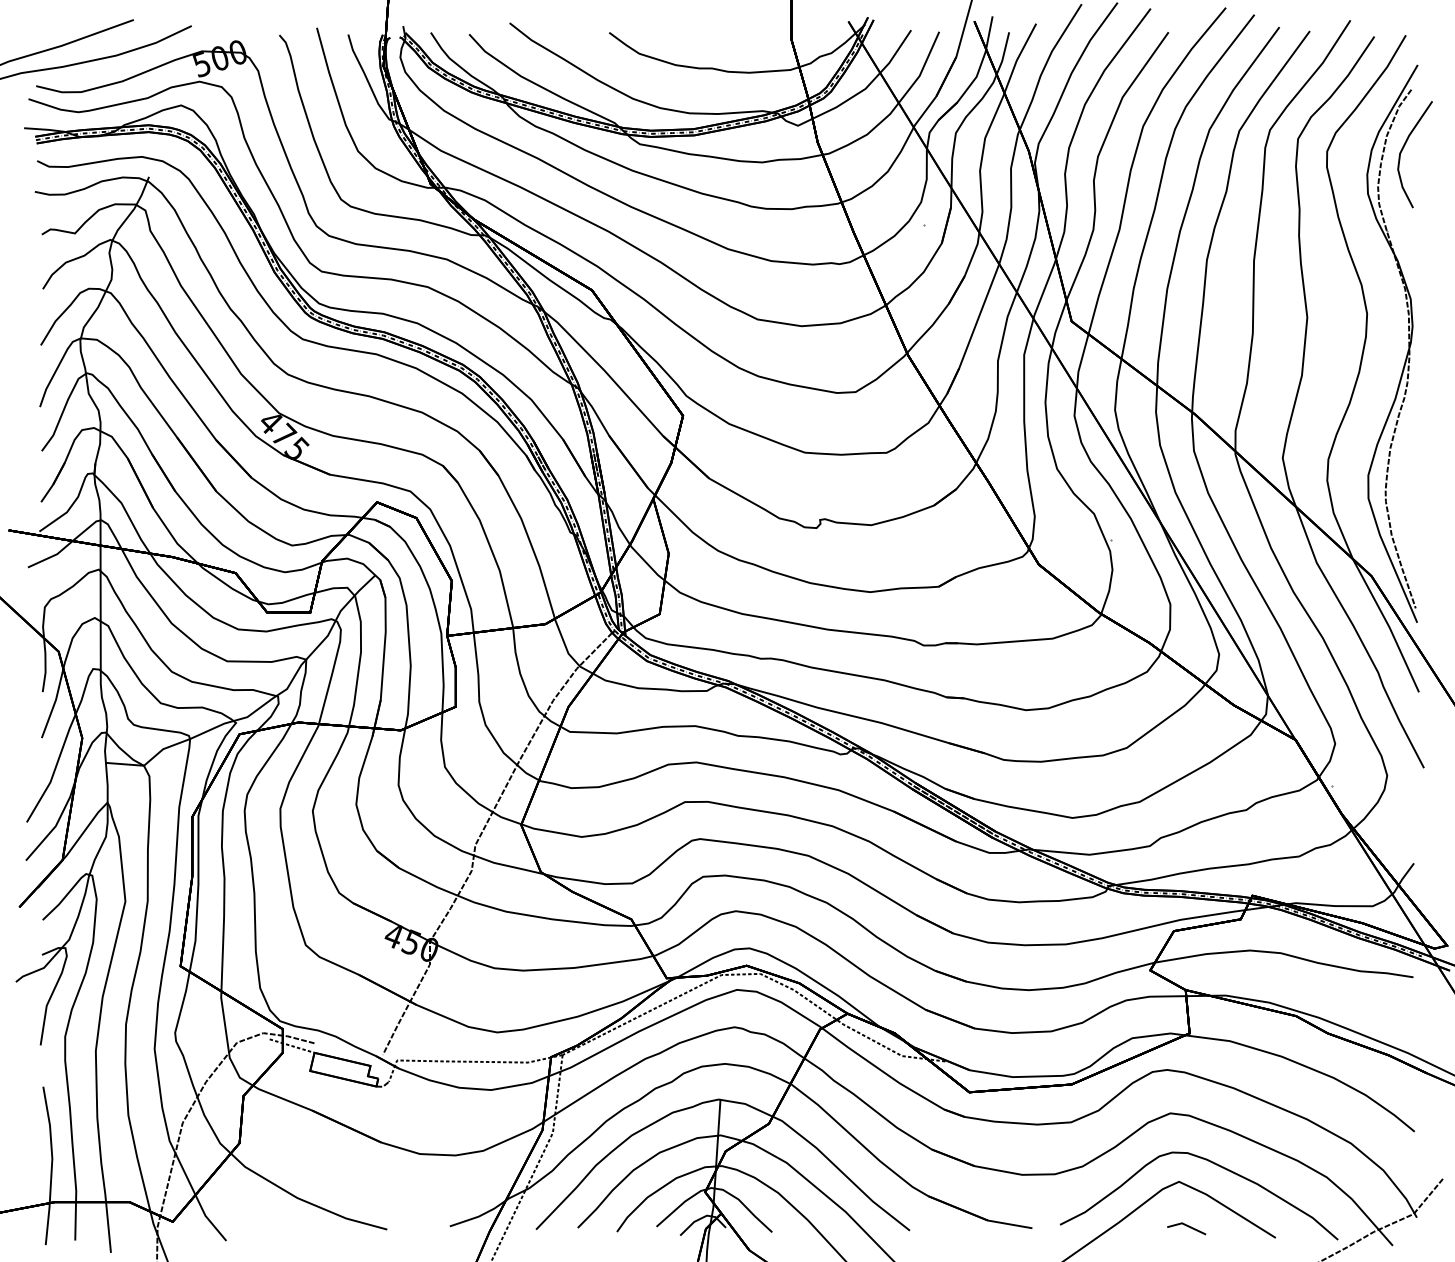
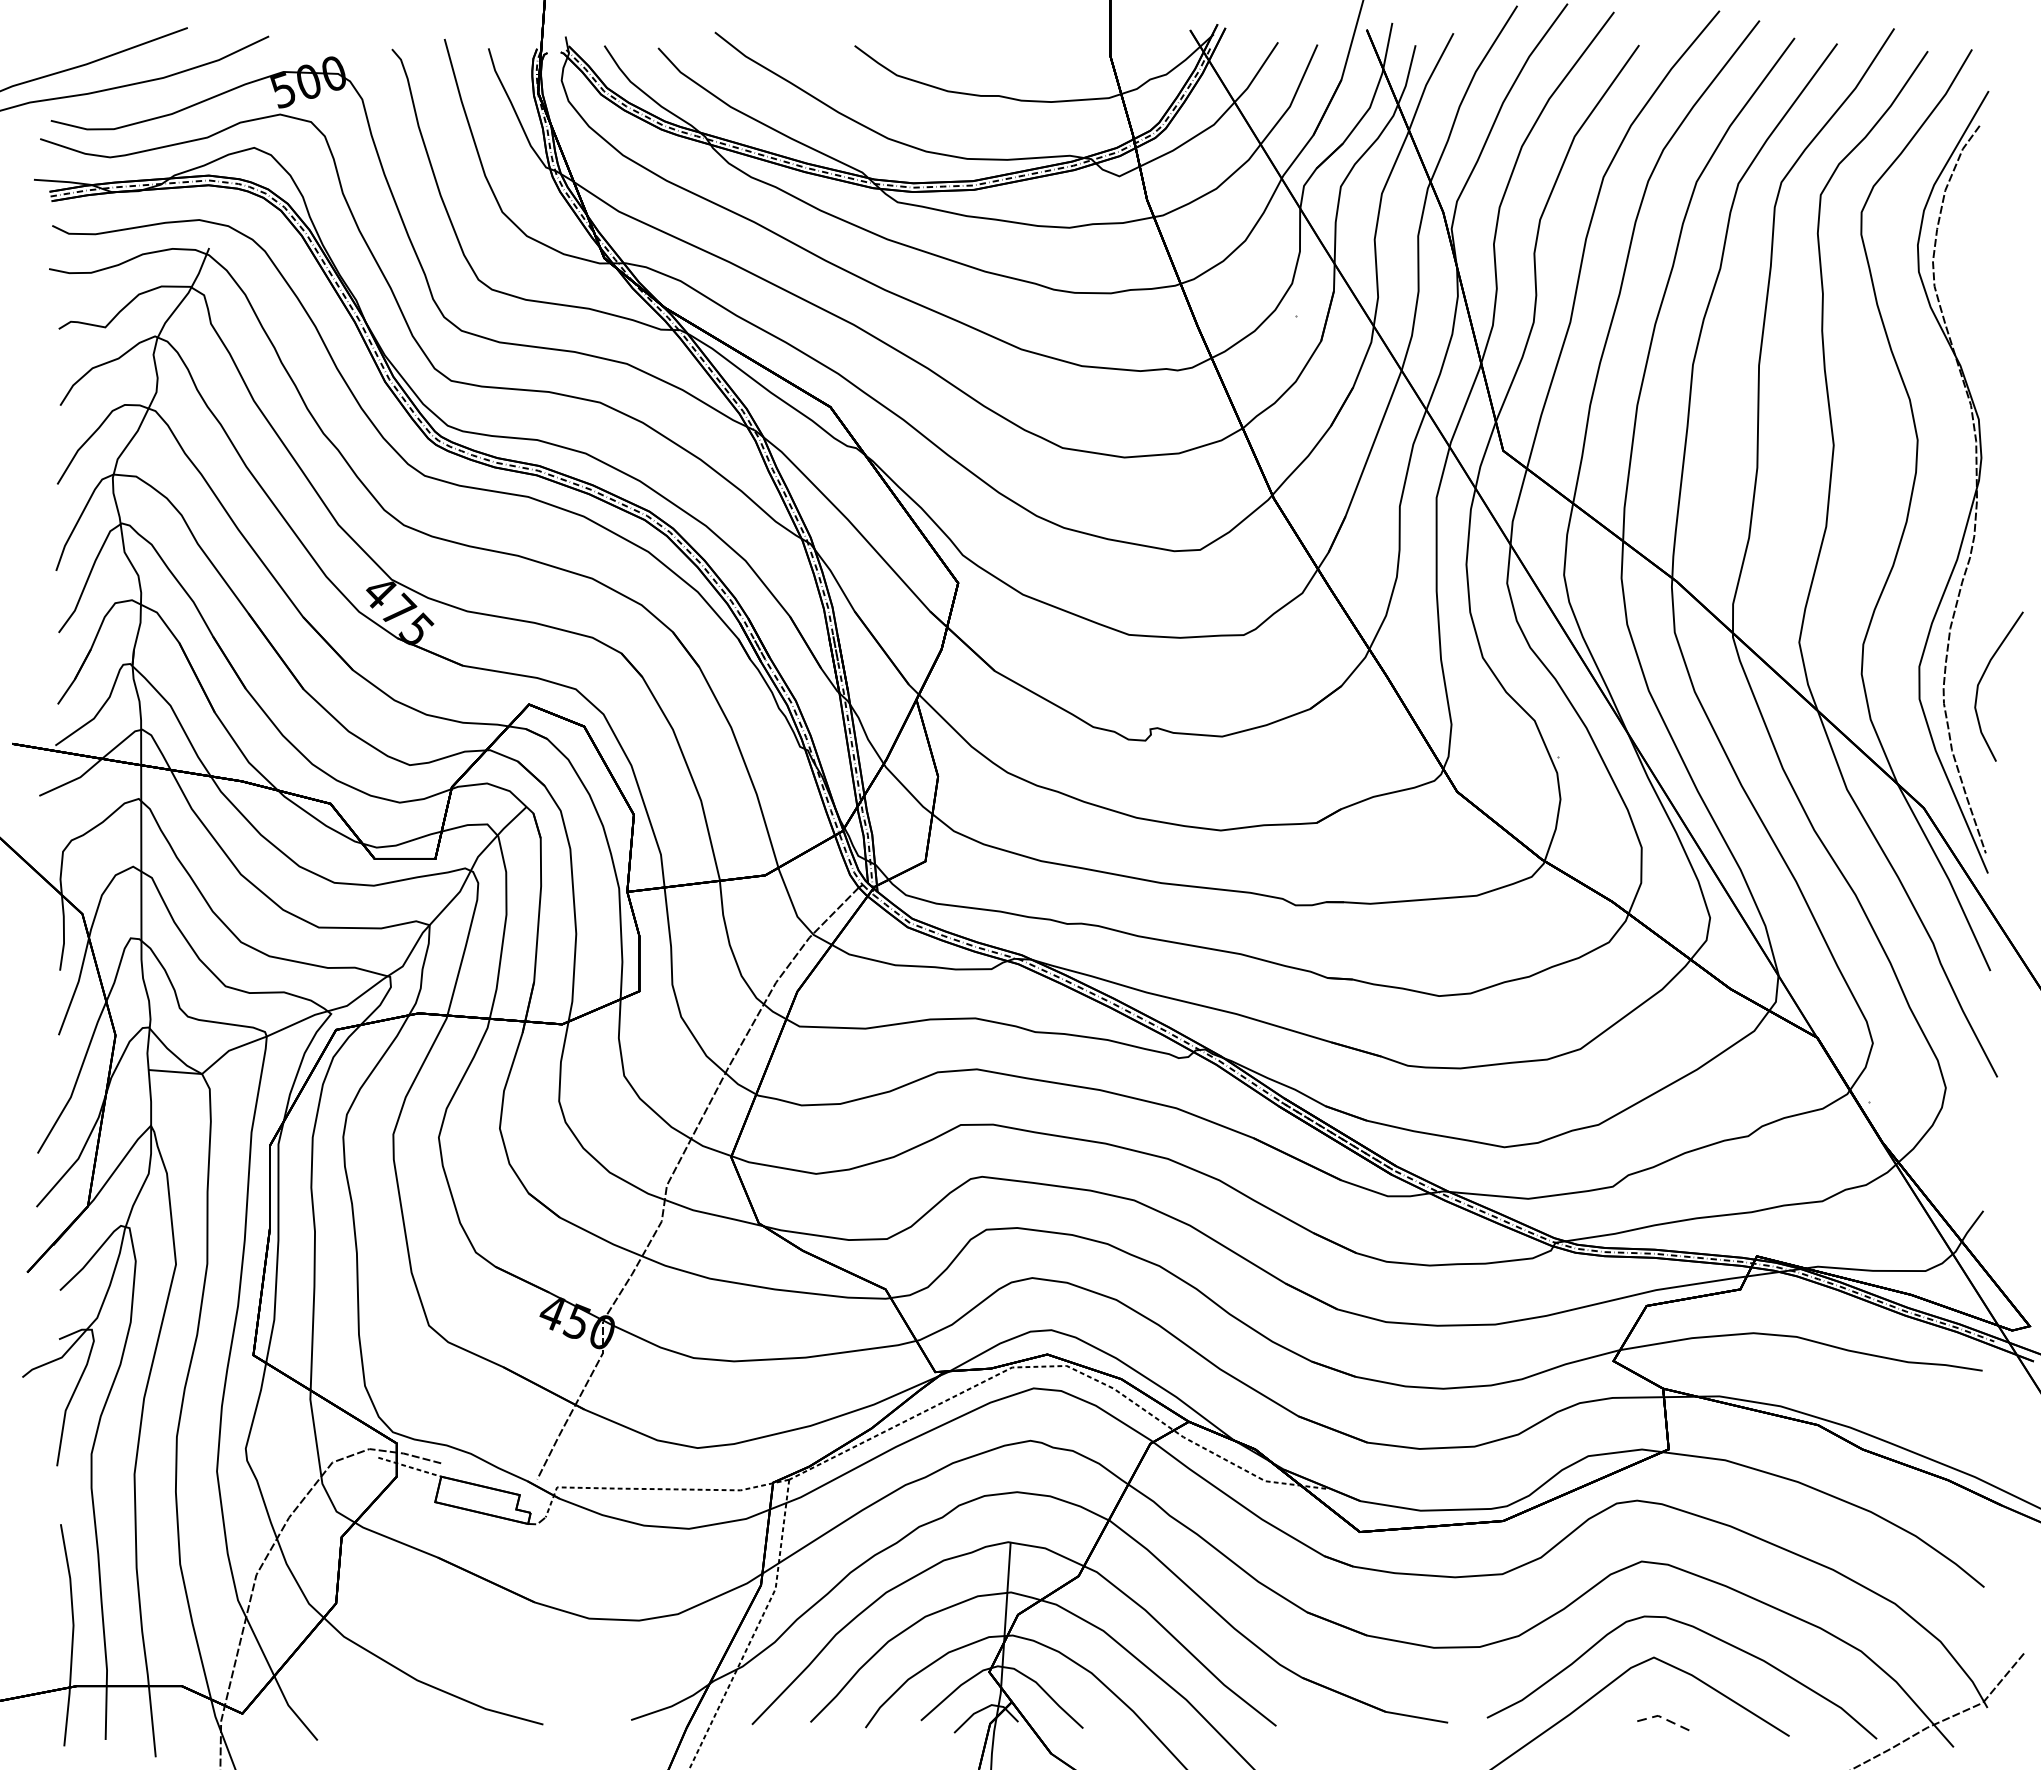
curve: (1403, 149) -> (1982, 679), moved
line: (1186, 1225) -> (1664, 1718), solid -> dashed

